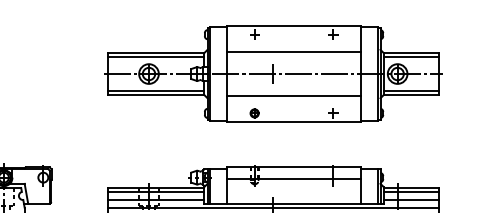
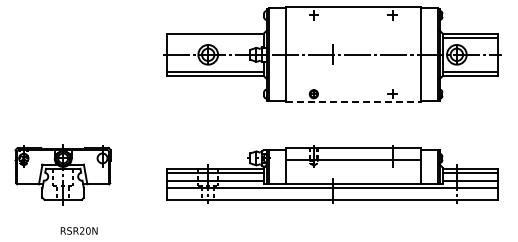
line: (293, 52) -> (352, 33), removed
line: (155, 56) -> (214, 37), removed
line: (293, 95) -> (352, 76), removed
line: (294, 121) -> (353, 102), solid -> dashed

